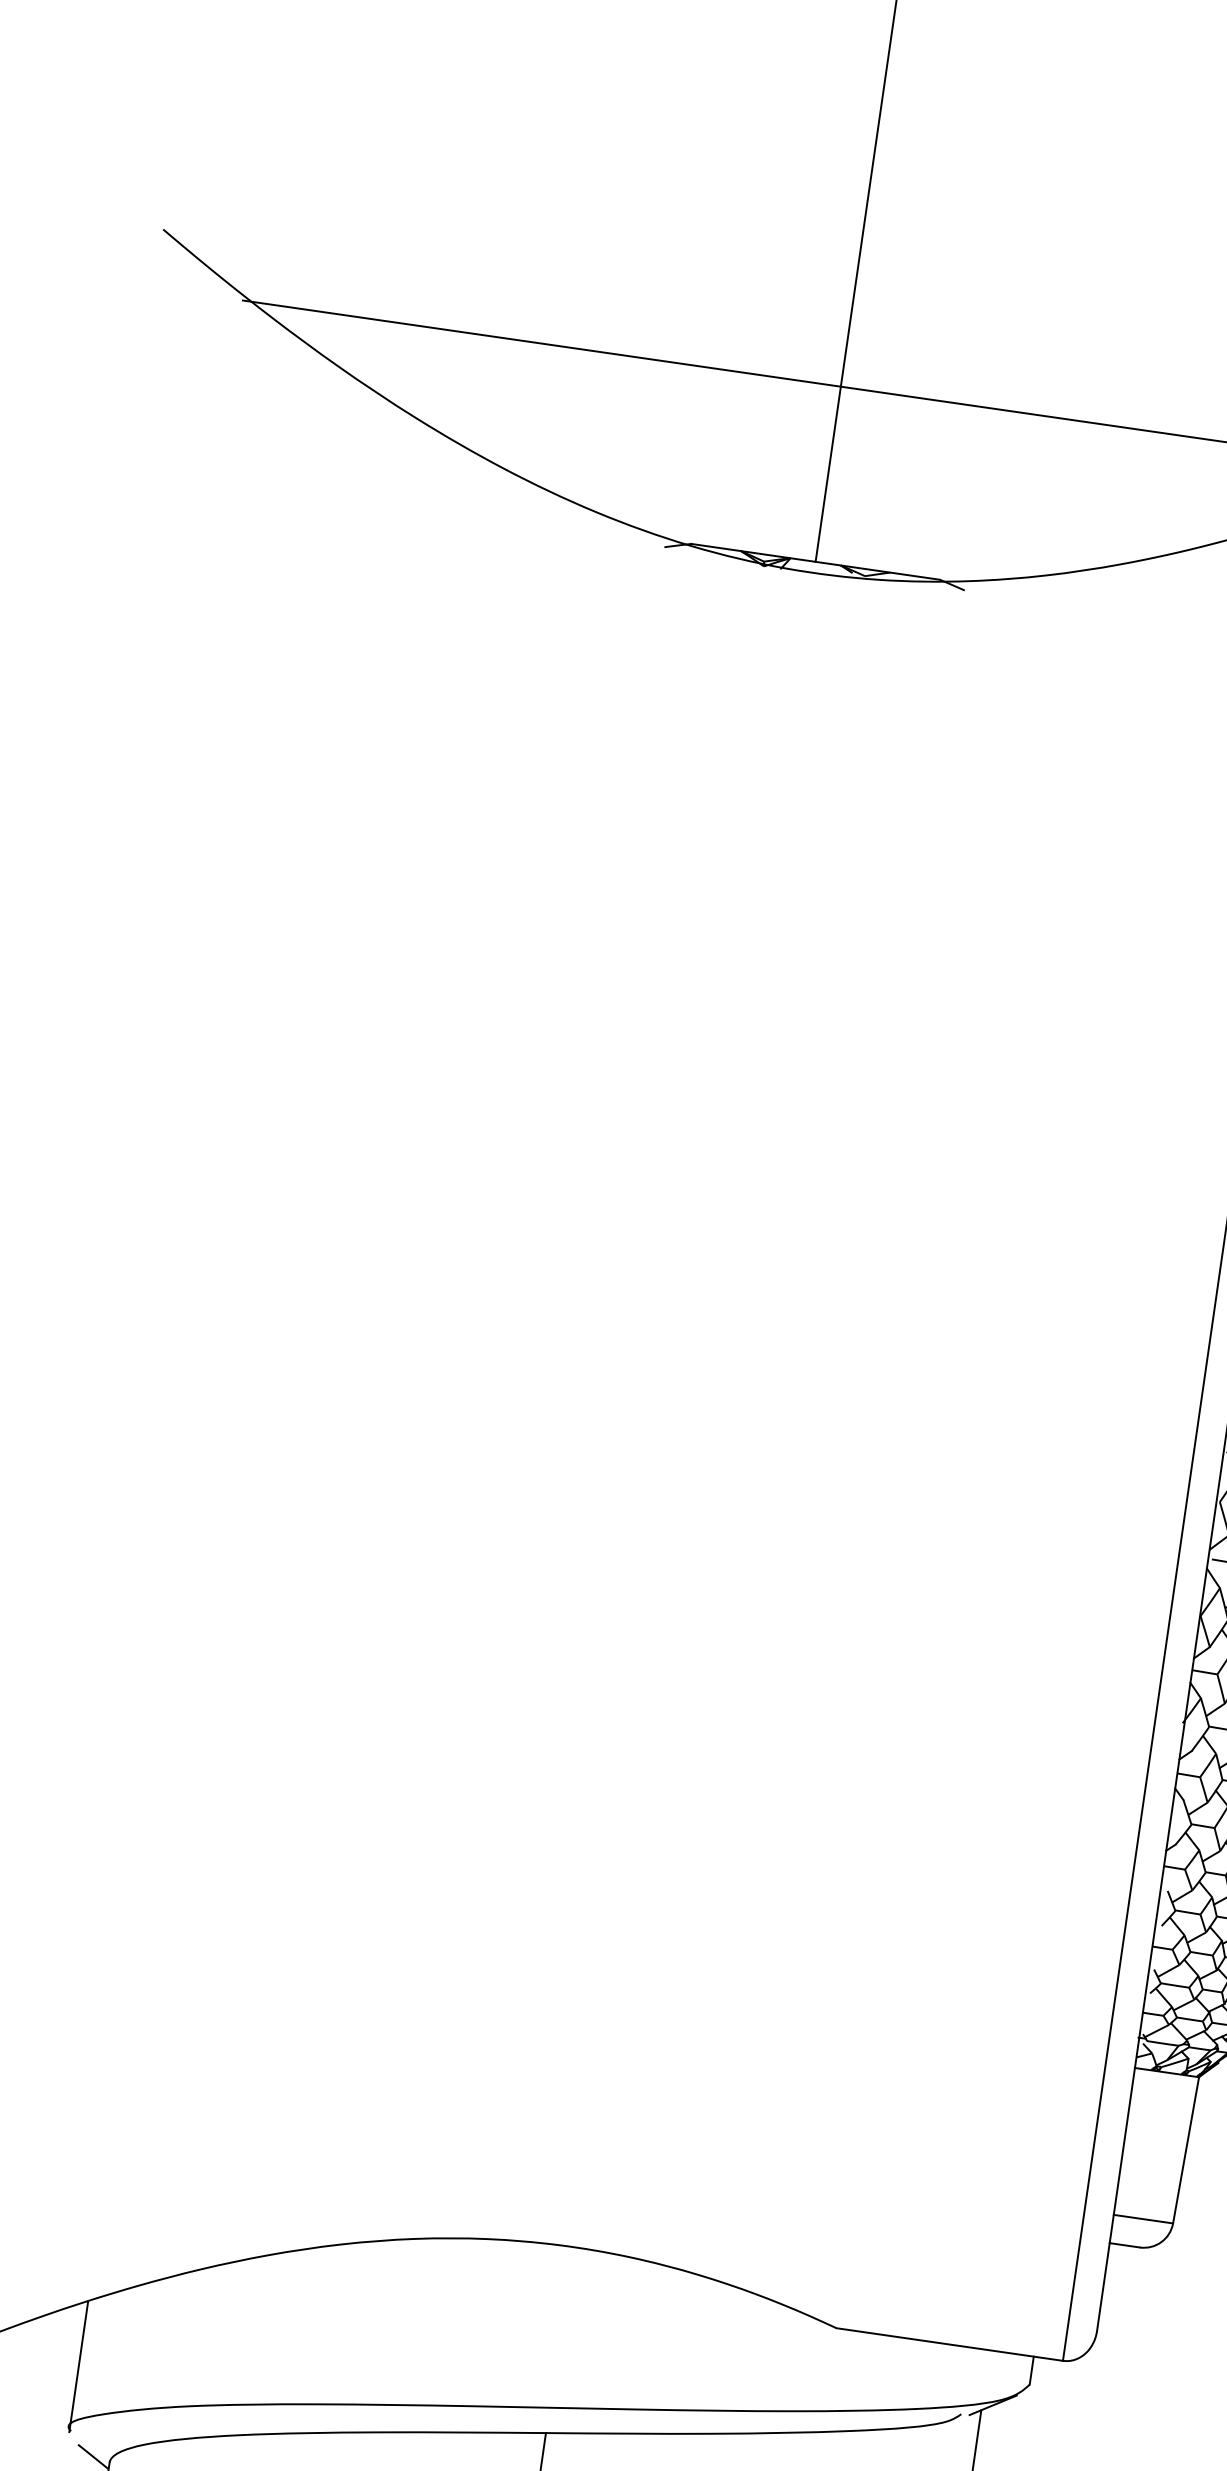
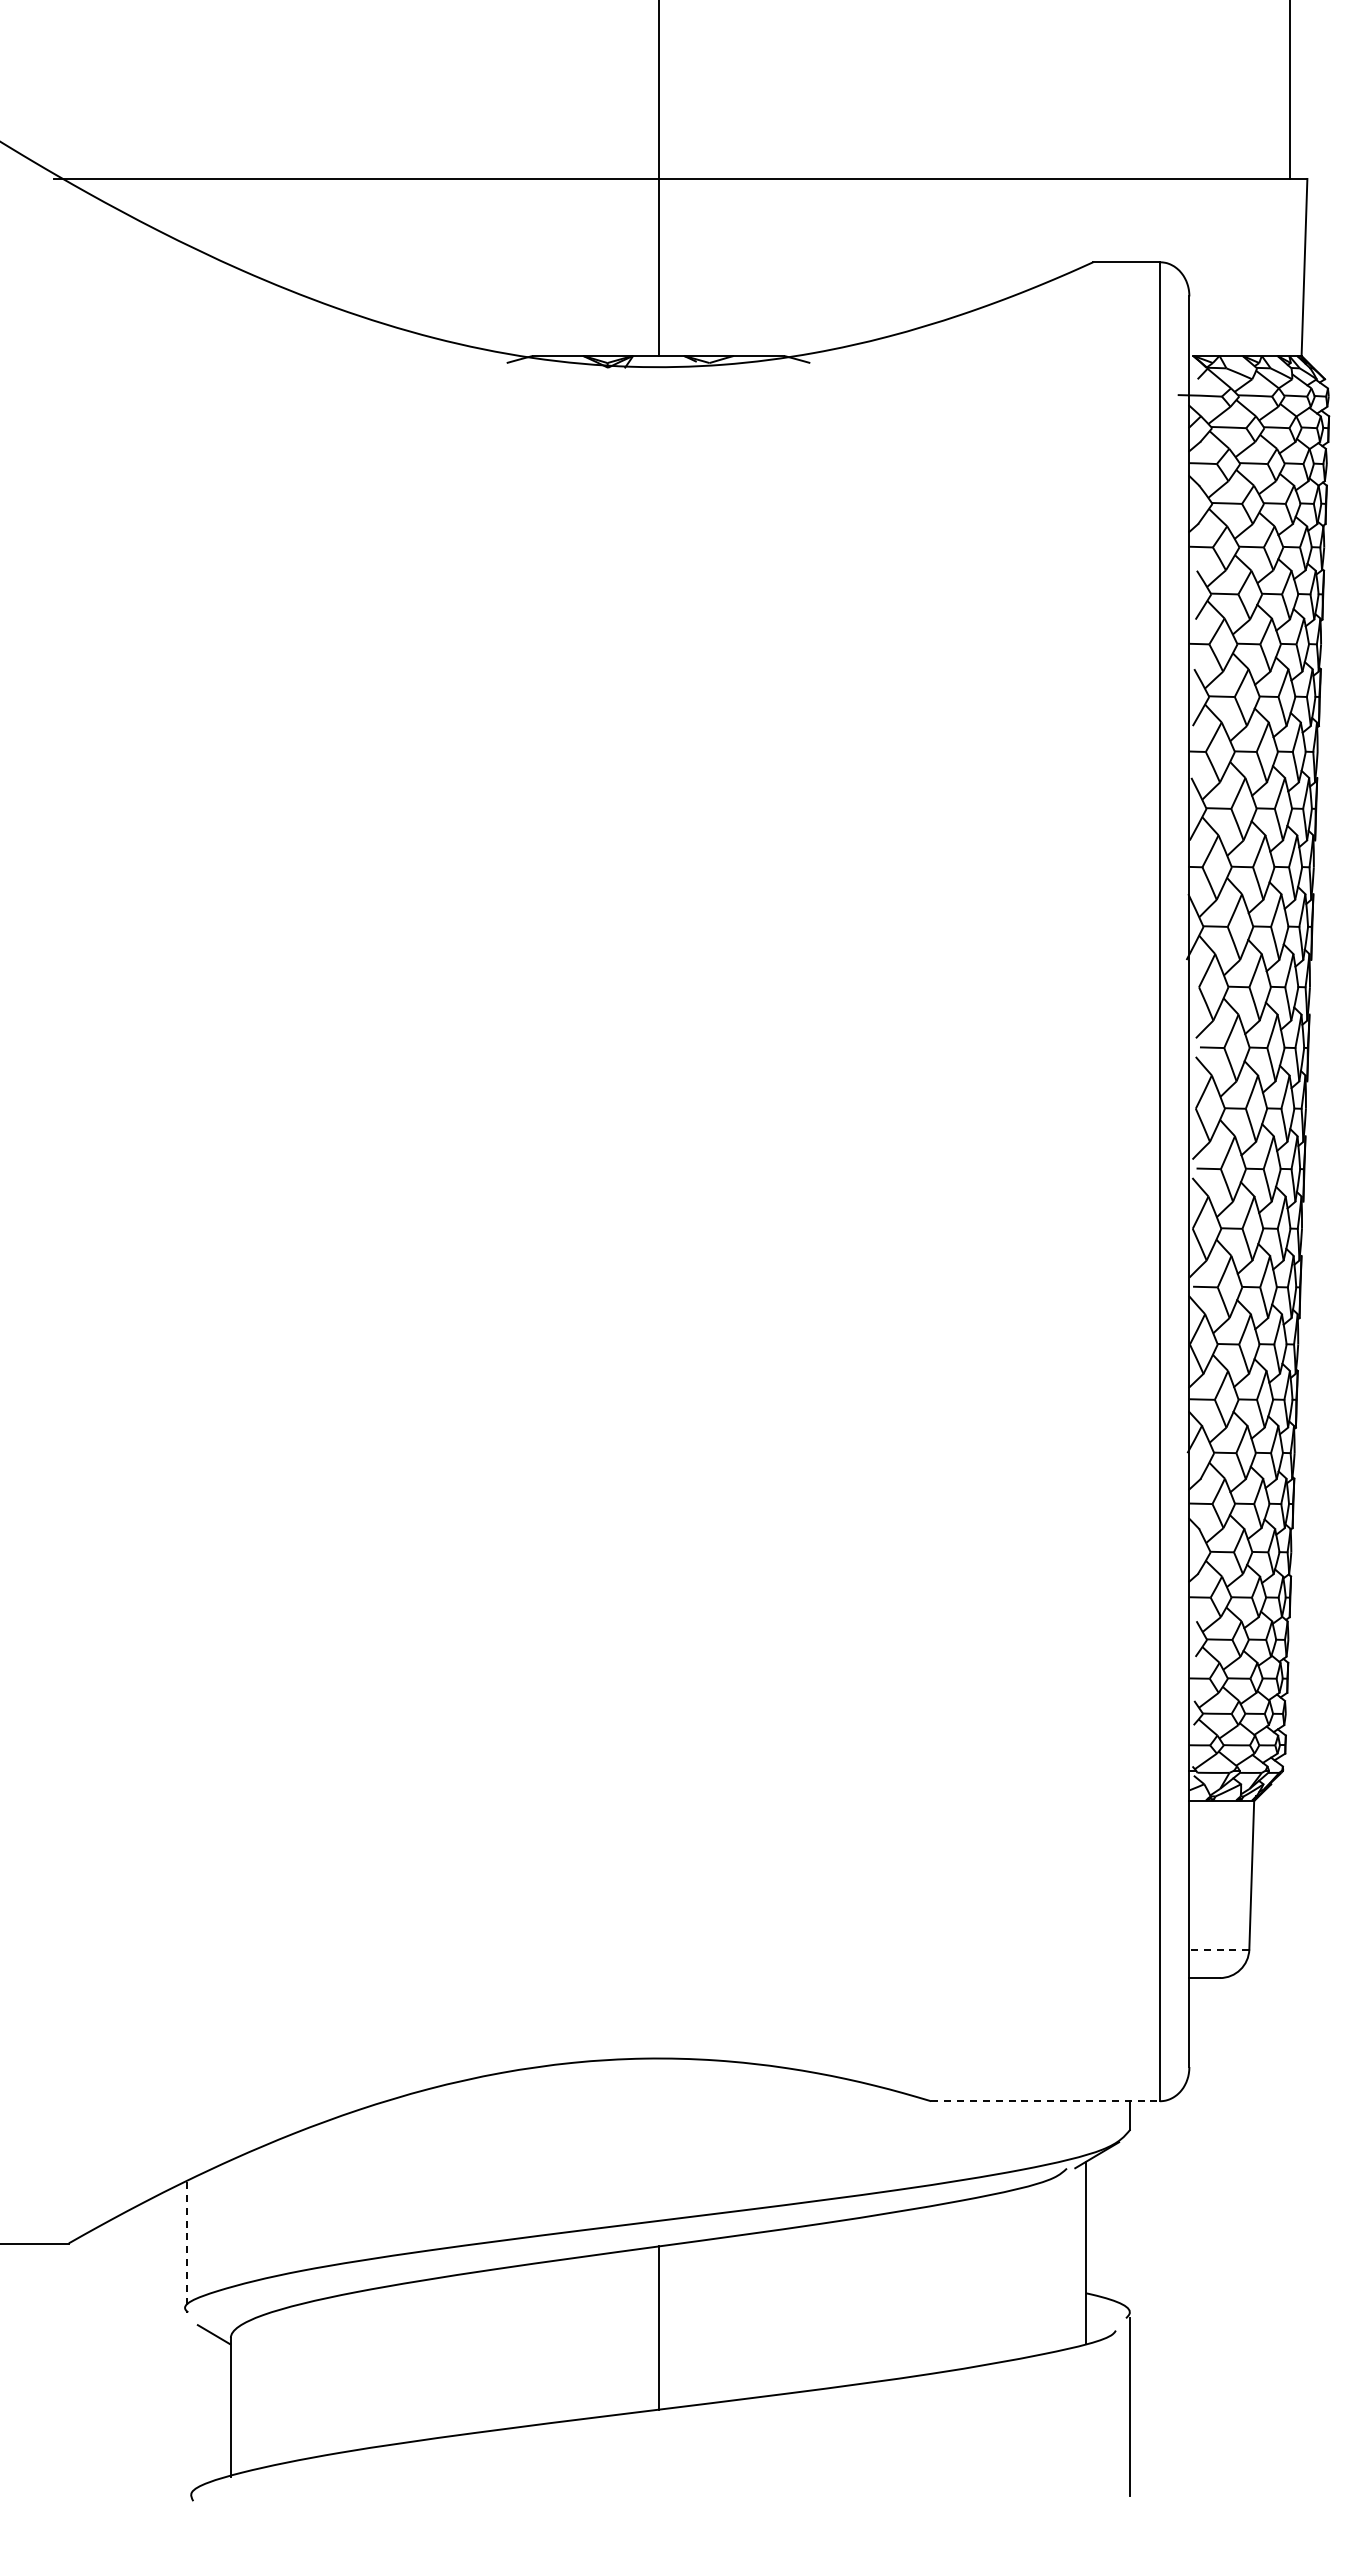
line: (1143, 2219) -> (1219, 1949), solid -> dashed
line: (950, 2344) -> (1046, 2101), solid -> dashed
line: (78, 2366) -> (186, 2247), solid -> dashed

